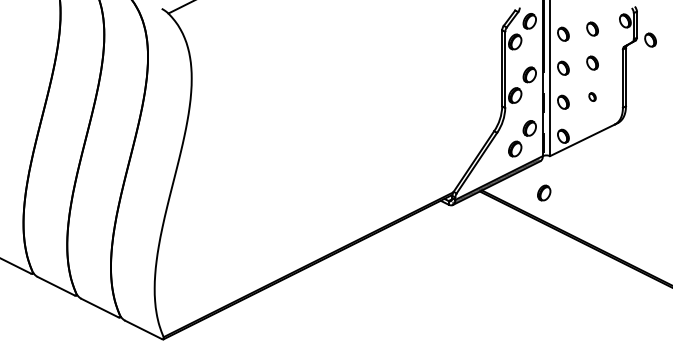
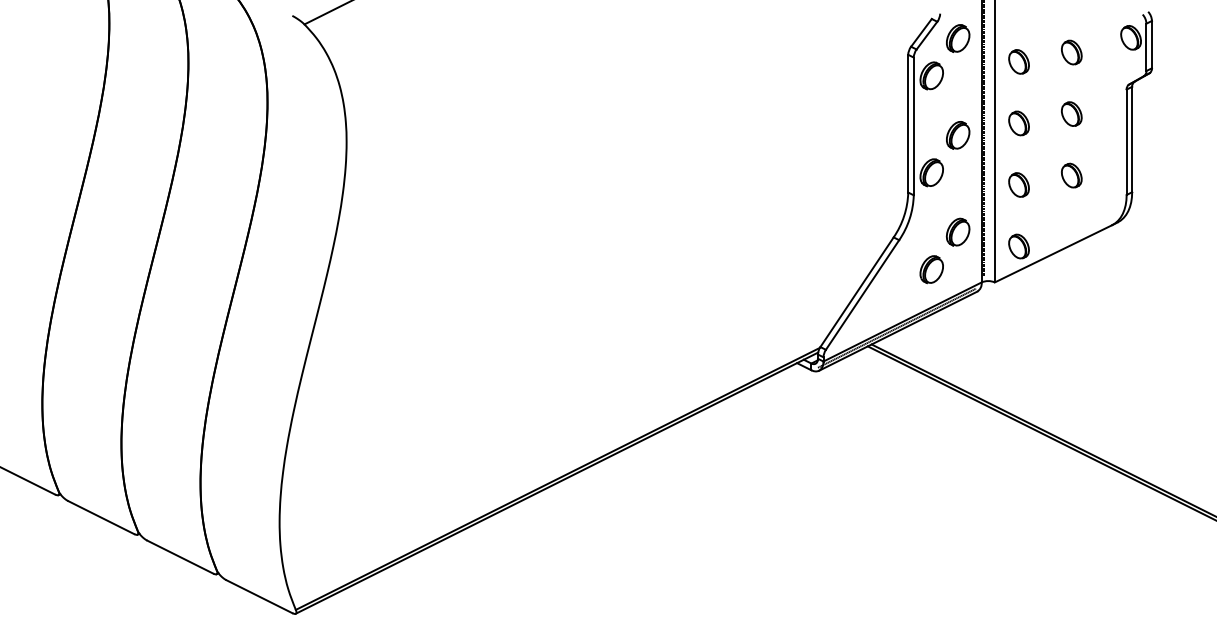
part: (650, 39) -> (1176, 71), removed
part: (592, 96) -> (1071, 174), size x1.67
part: (544, 192) -> (984, 348), removed

